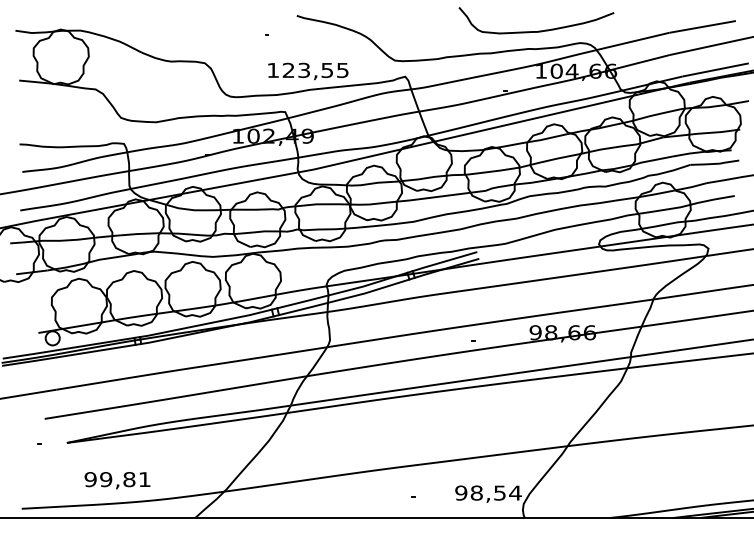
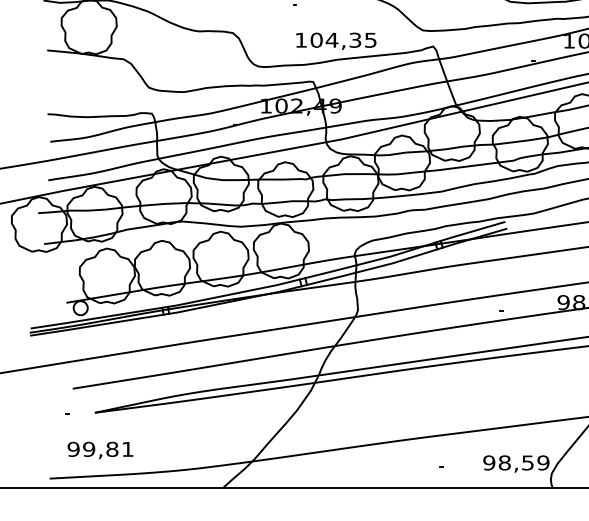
text: (307, 70) -> (335, 40), 123,55 -> 104,35
text: (117, 480) -> (100, 450), moved
text: (515, 492) -> (543, 462), 98,54 -> 98,59

